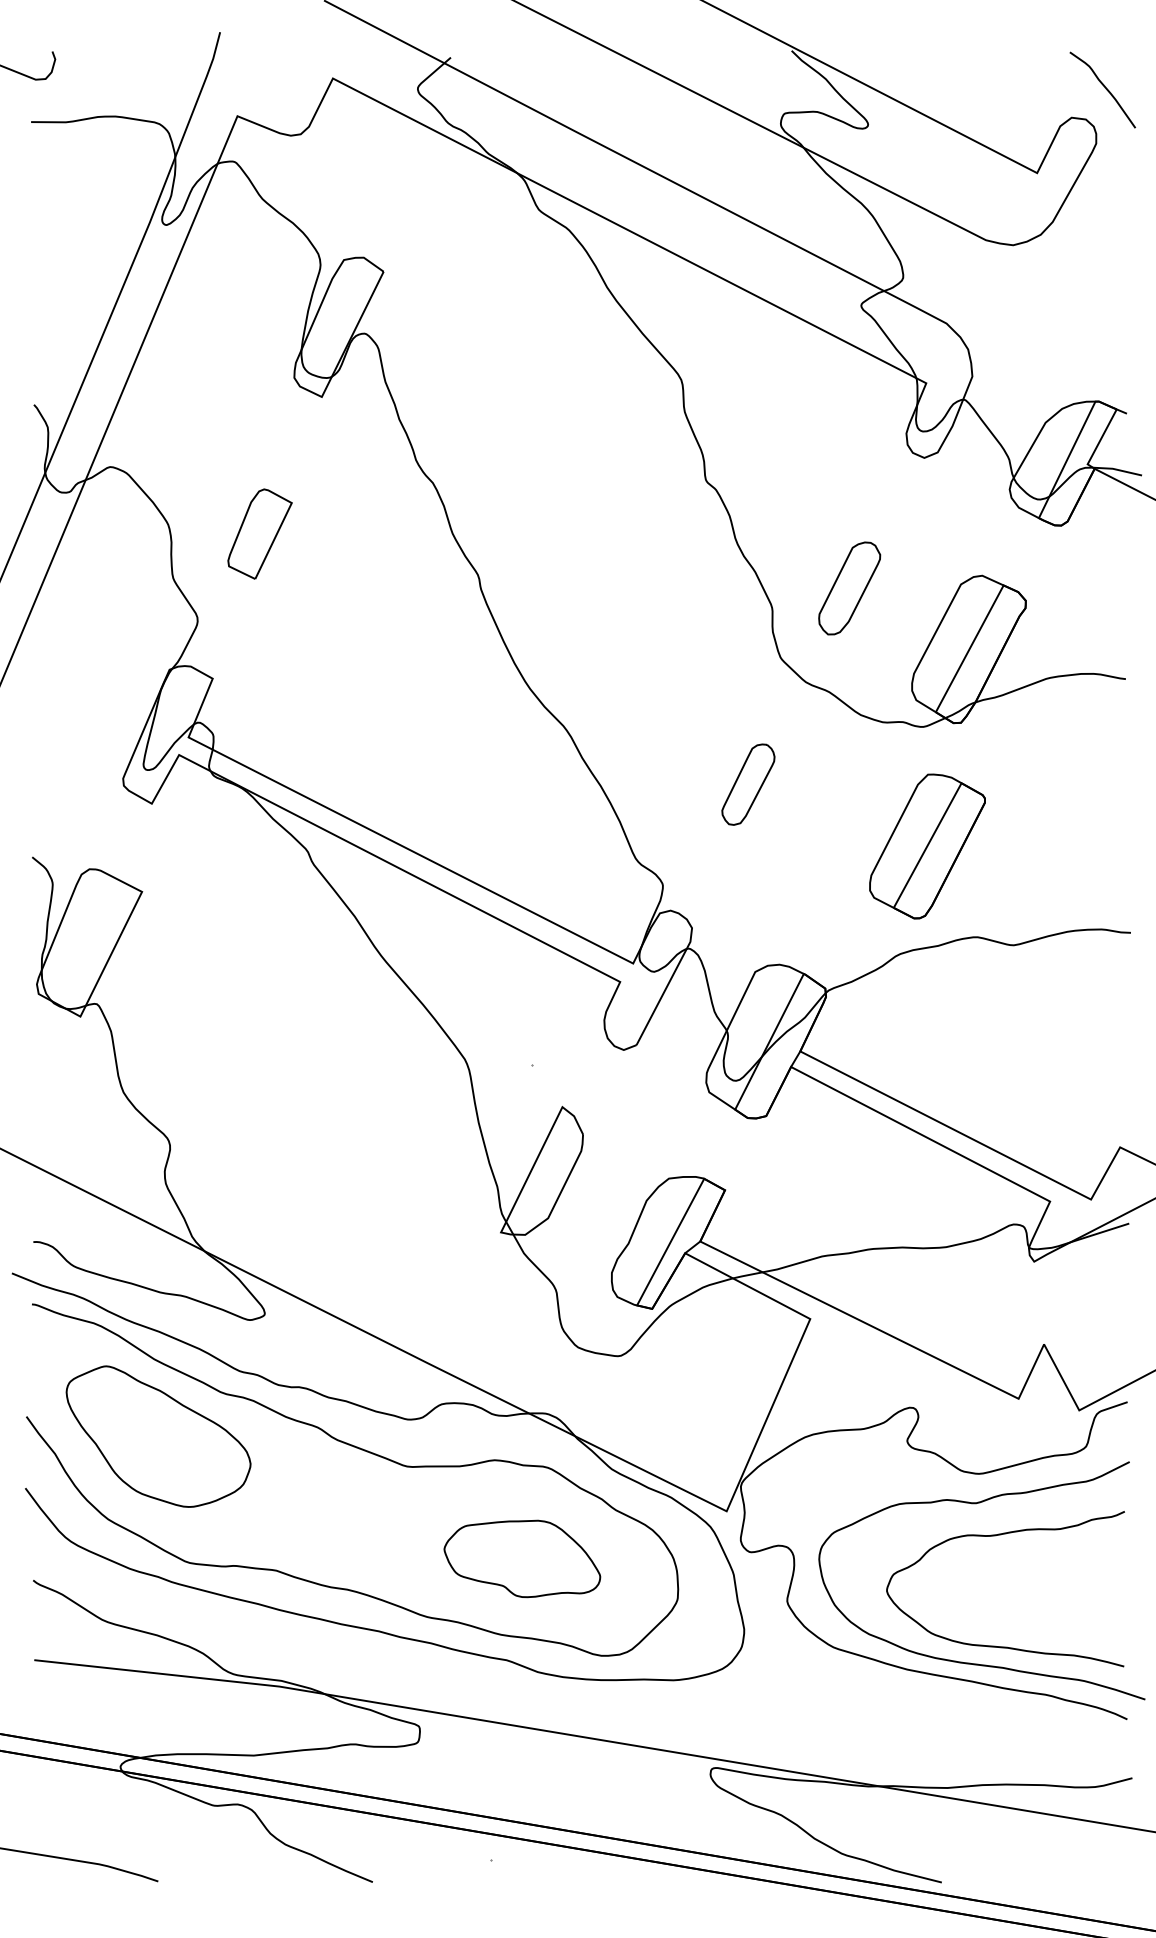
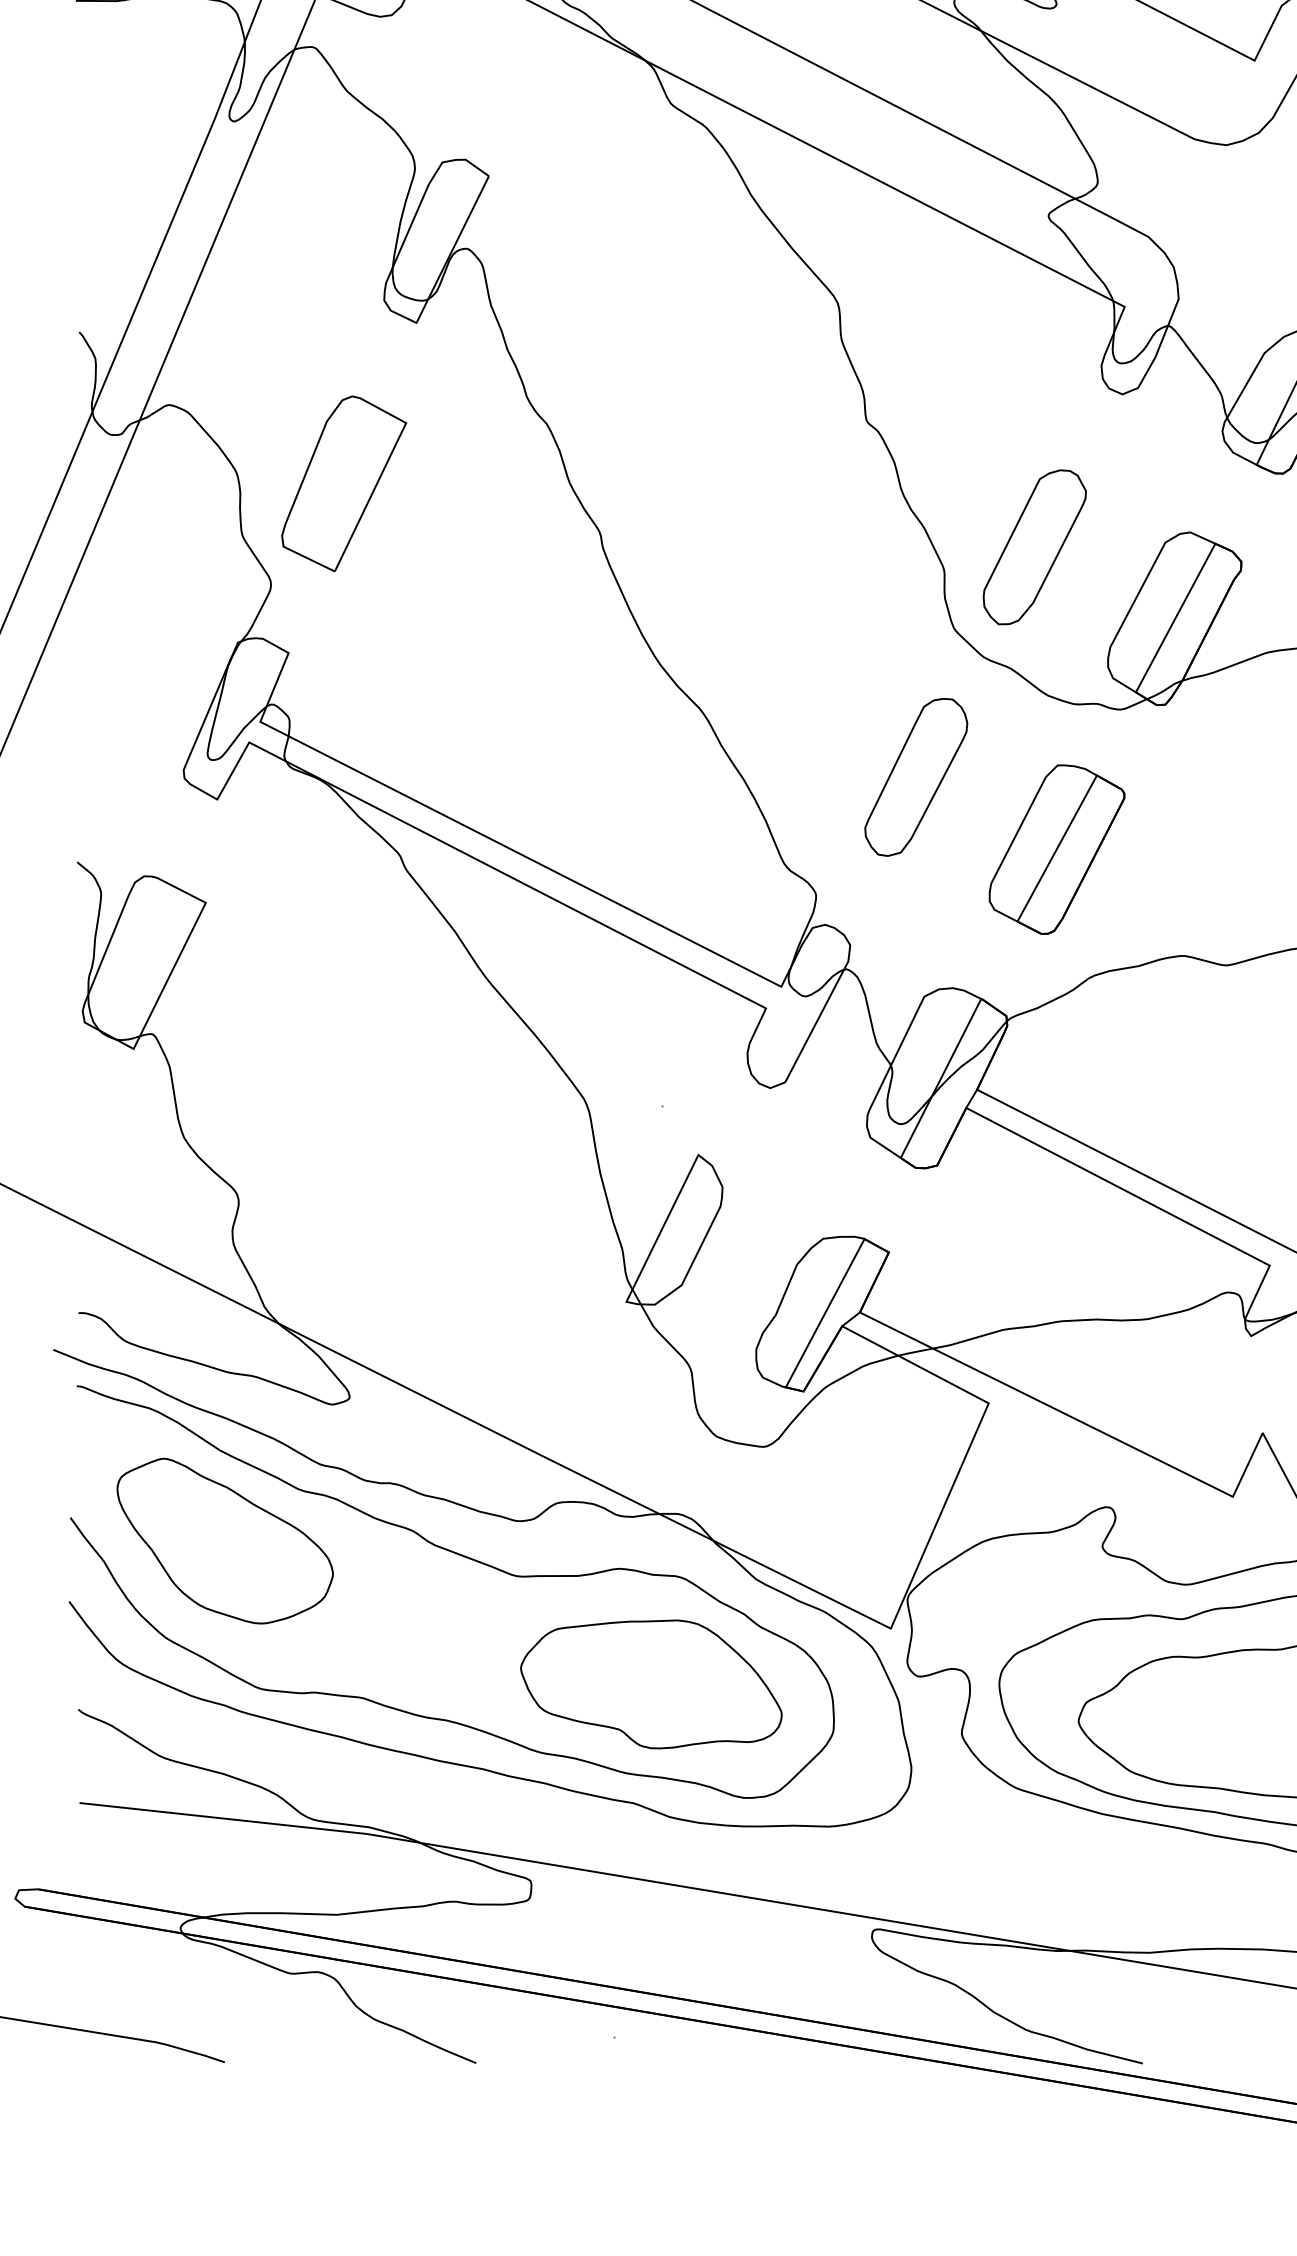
part: (259, 533) -> (343, 482), size x1.67
part: (849, 588) -> (1034, 547), size x1.43
part: (748, 784) -> (916, 777), size x1.67
part: (927, 846) -> (1057, 849), moved
part: (522, 1558) -> (651, 1683), size x1.43

